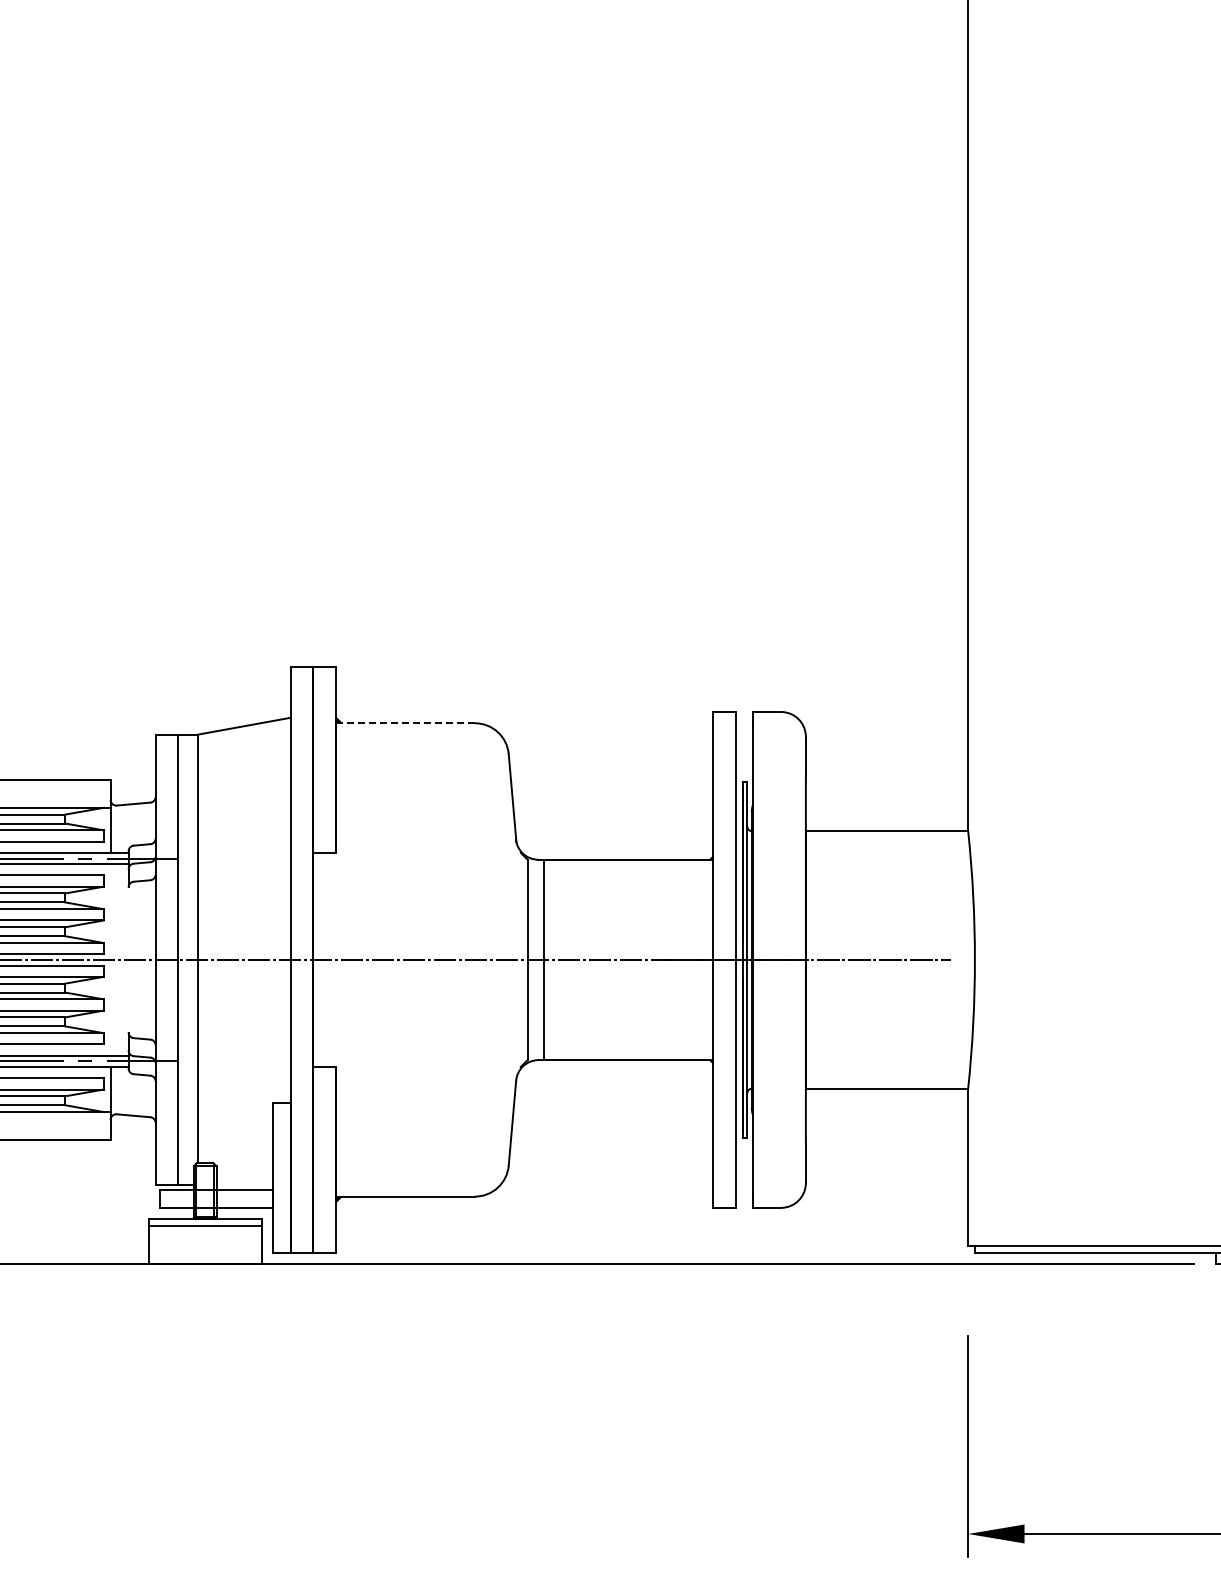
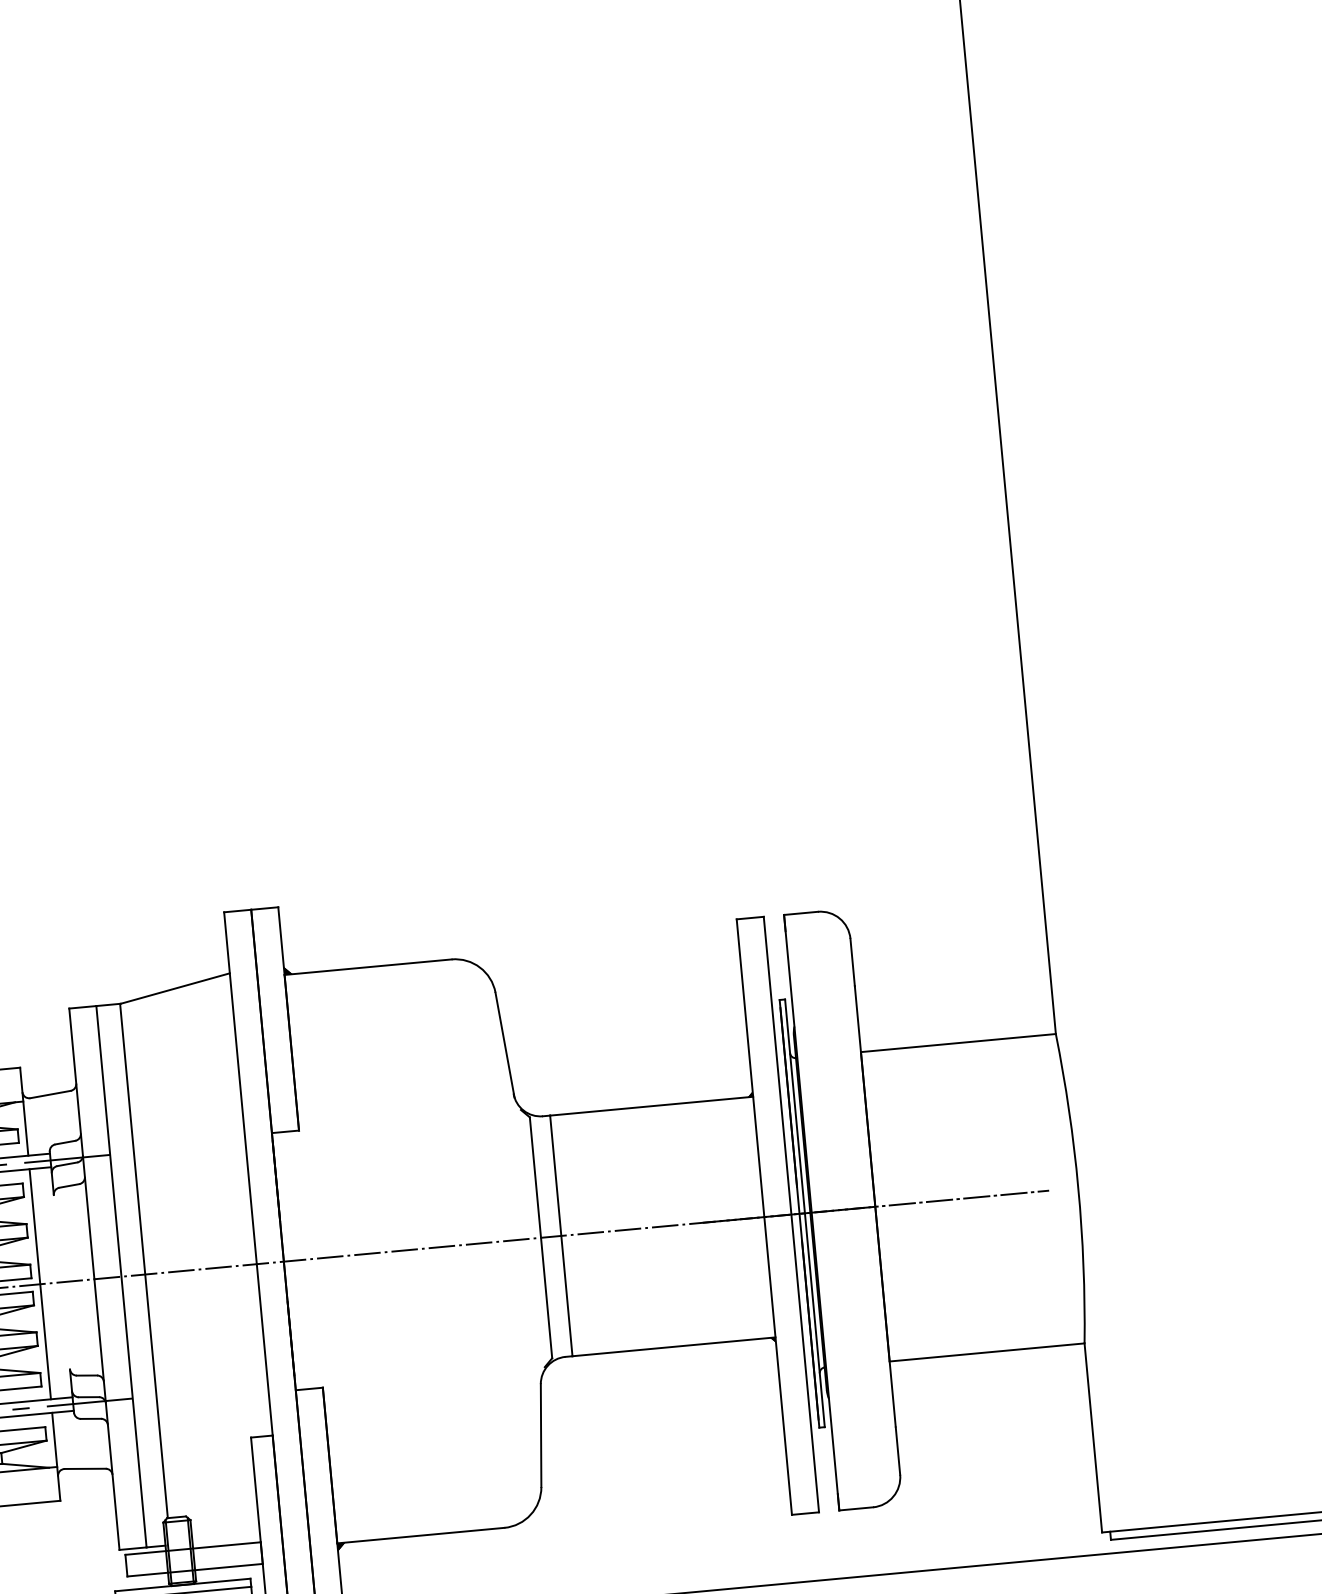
line: (405, 723) -> (368, 967), dashed -> solid
line: (110, 959) -> (40, 1283), added

